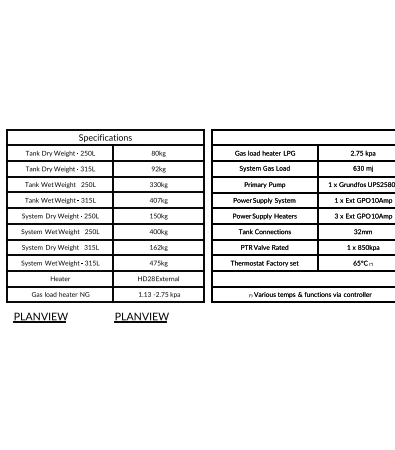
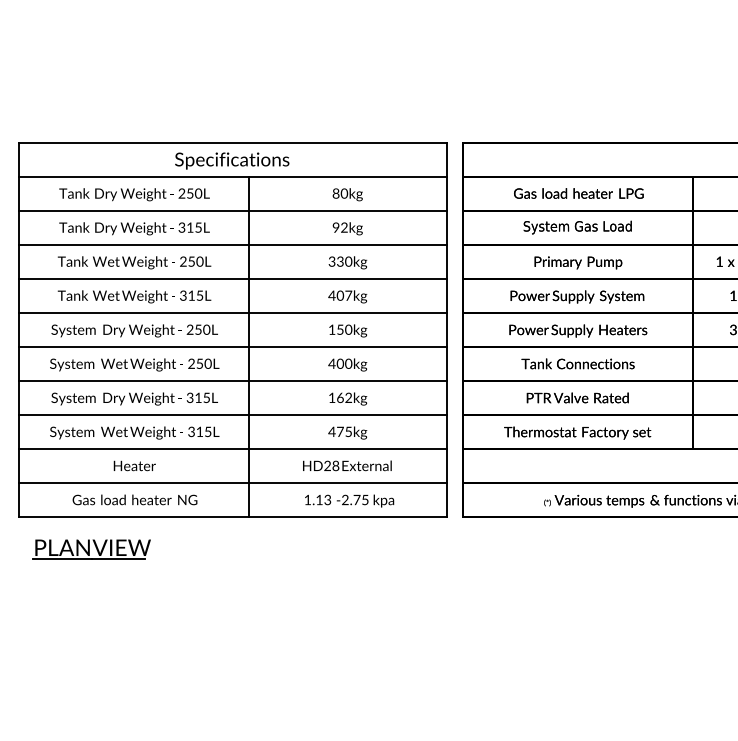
part: (141, 317) -> (310, 549), removed

